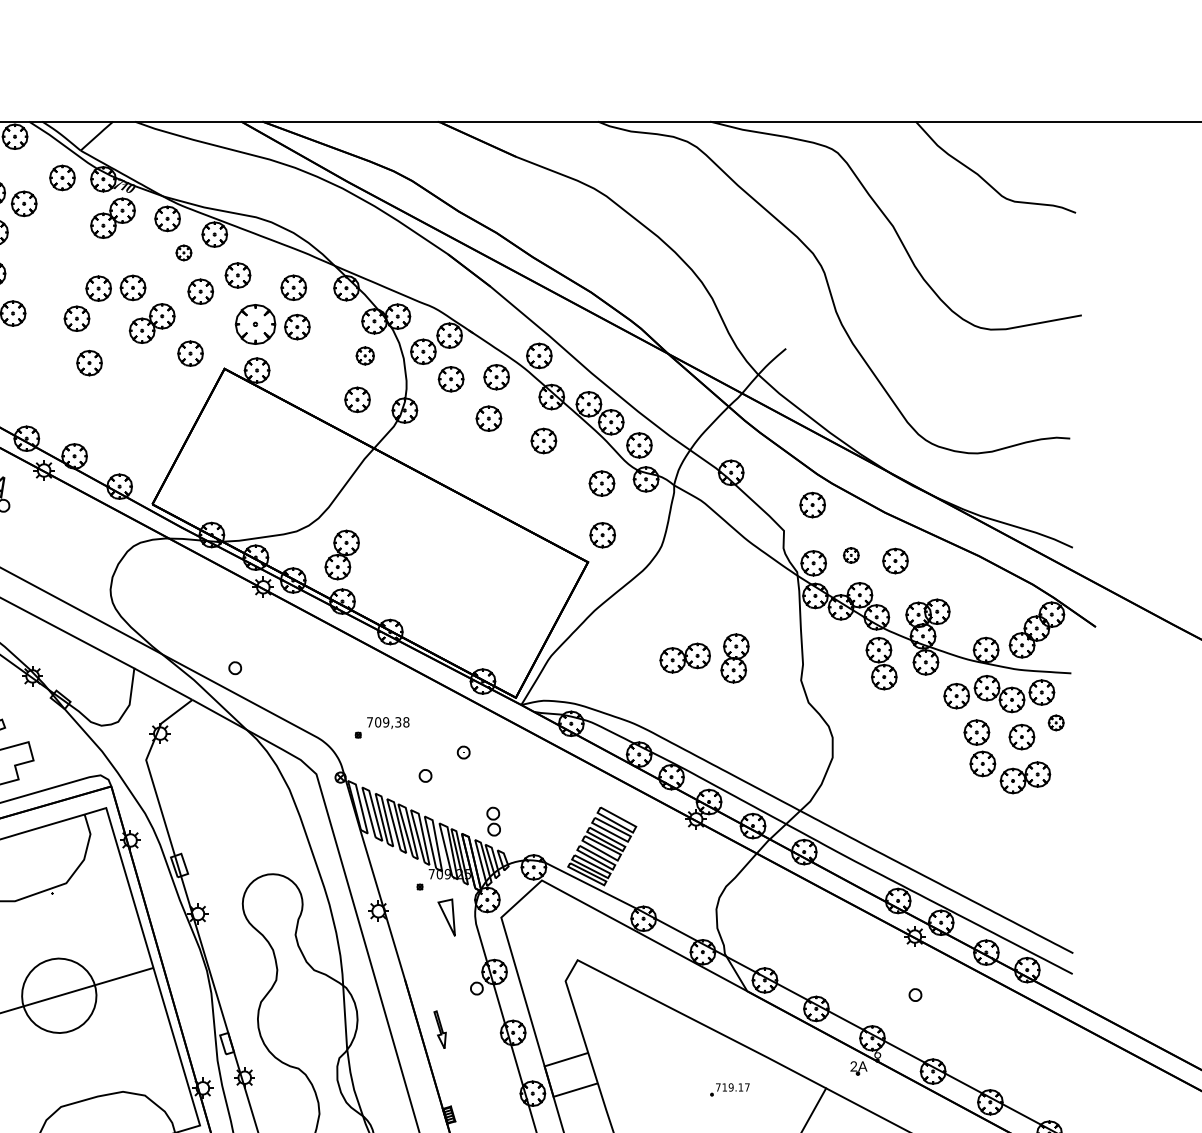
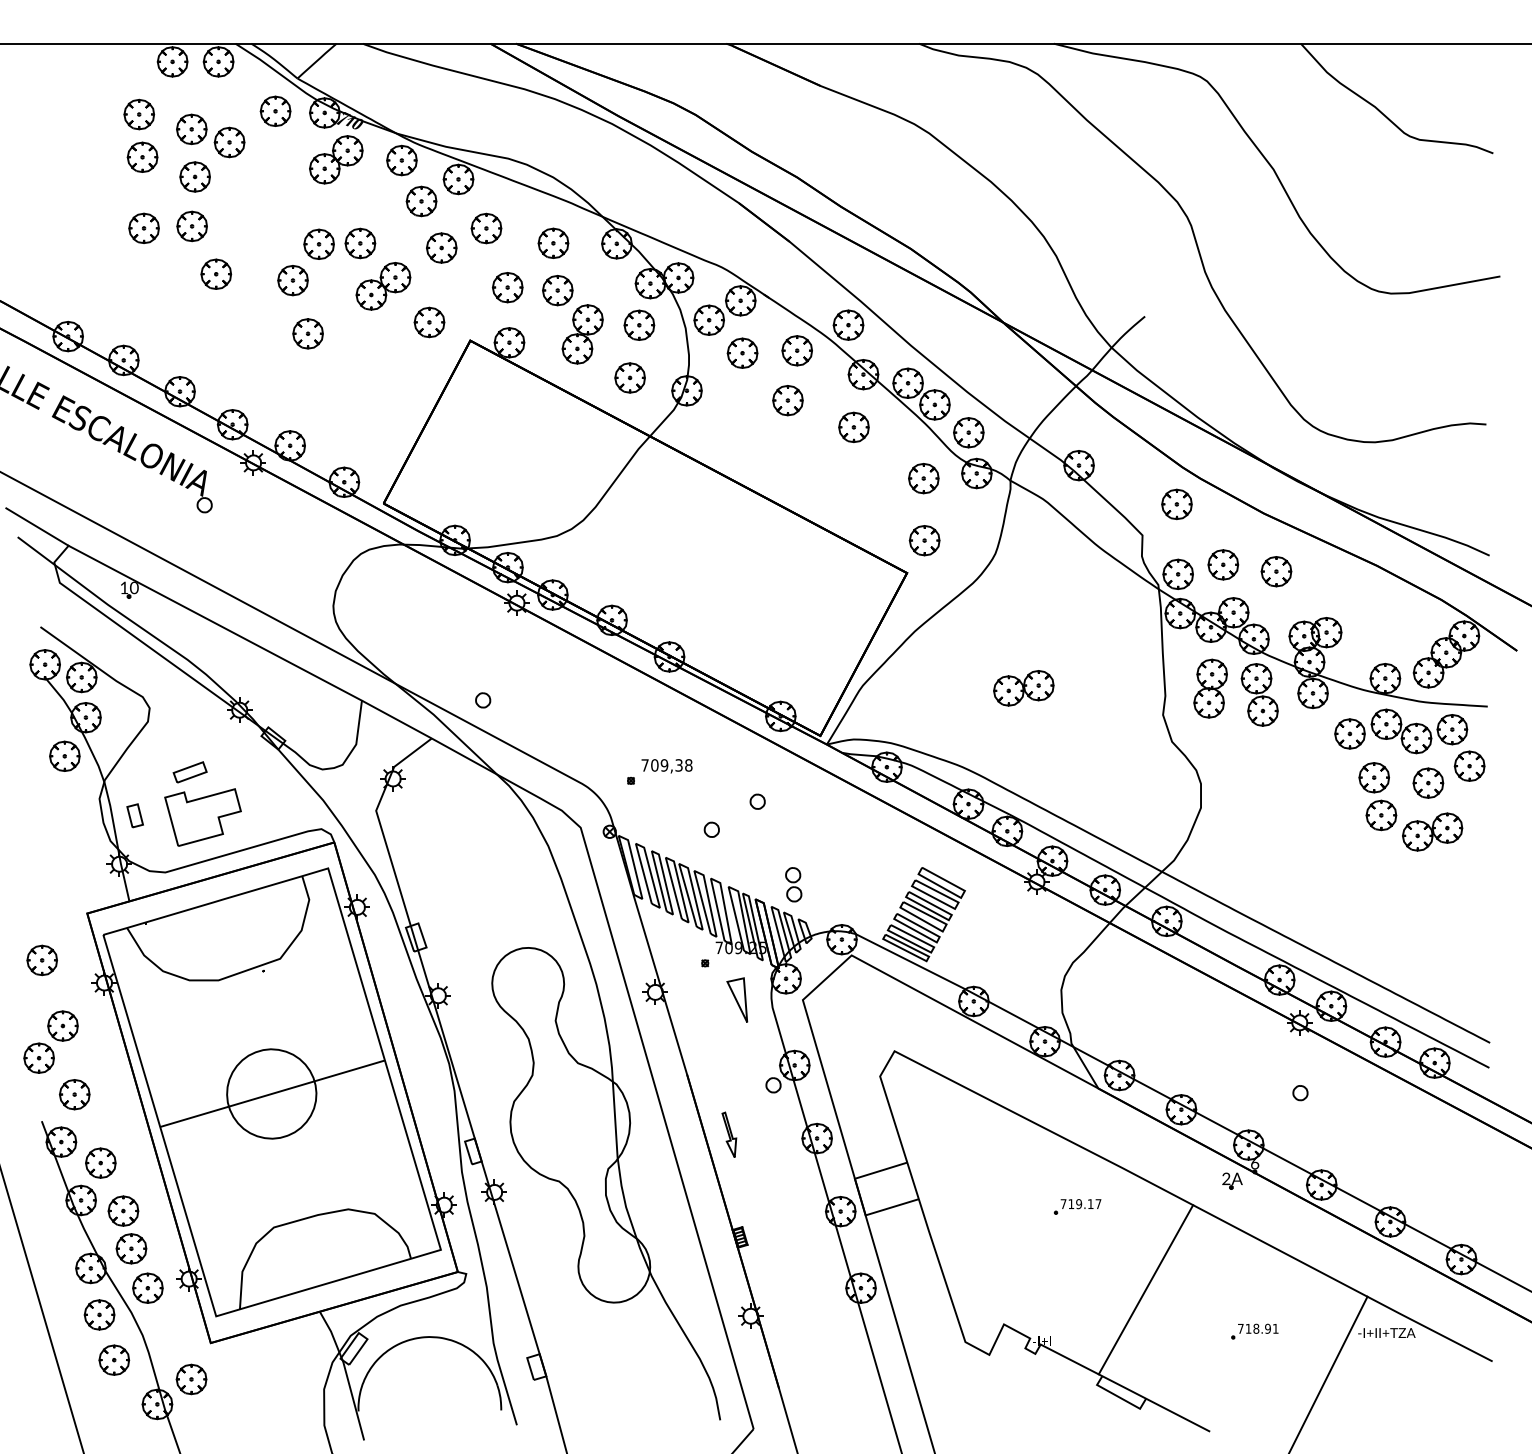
part: (183, 252) -> (421, 201), size x1.67
part: (255, 324) -> (507, 287), size x0.62
part: (365, 355) -> (639, 324), size x1.43
part: (342, 555) -> (582, 334), moved
part: (851, 555) -> (1223, 564), size x1.67
part: (734, 658) -> (1210, 688), moved
part: (1056, 722) -> (1469, 765), size x1.67

